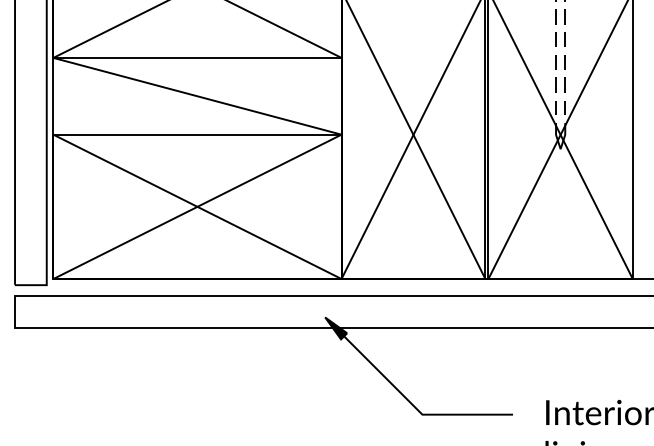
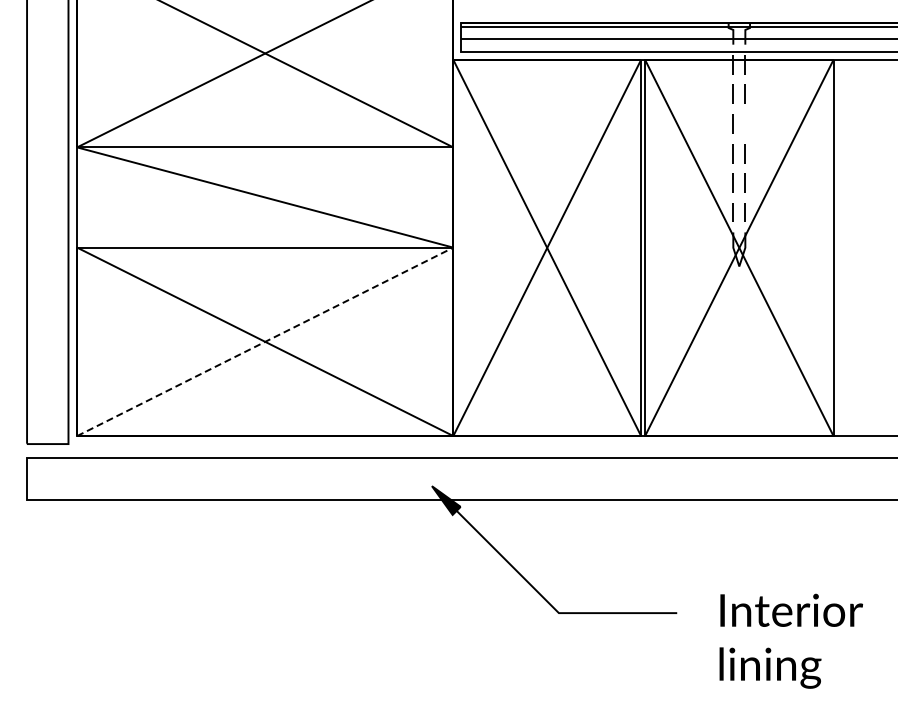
line: (564, 39) -> (744, 123), removed
line: (197, 206) -> (265, 341), solid -> dashed

